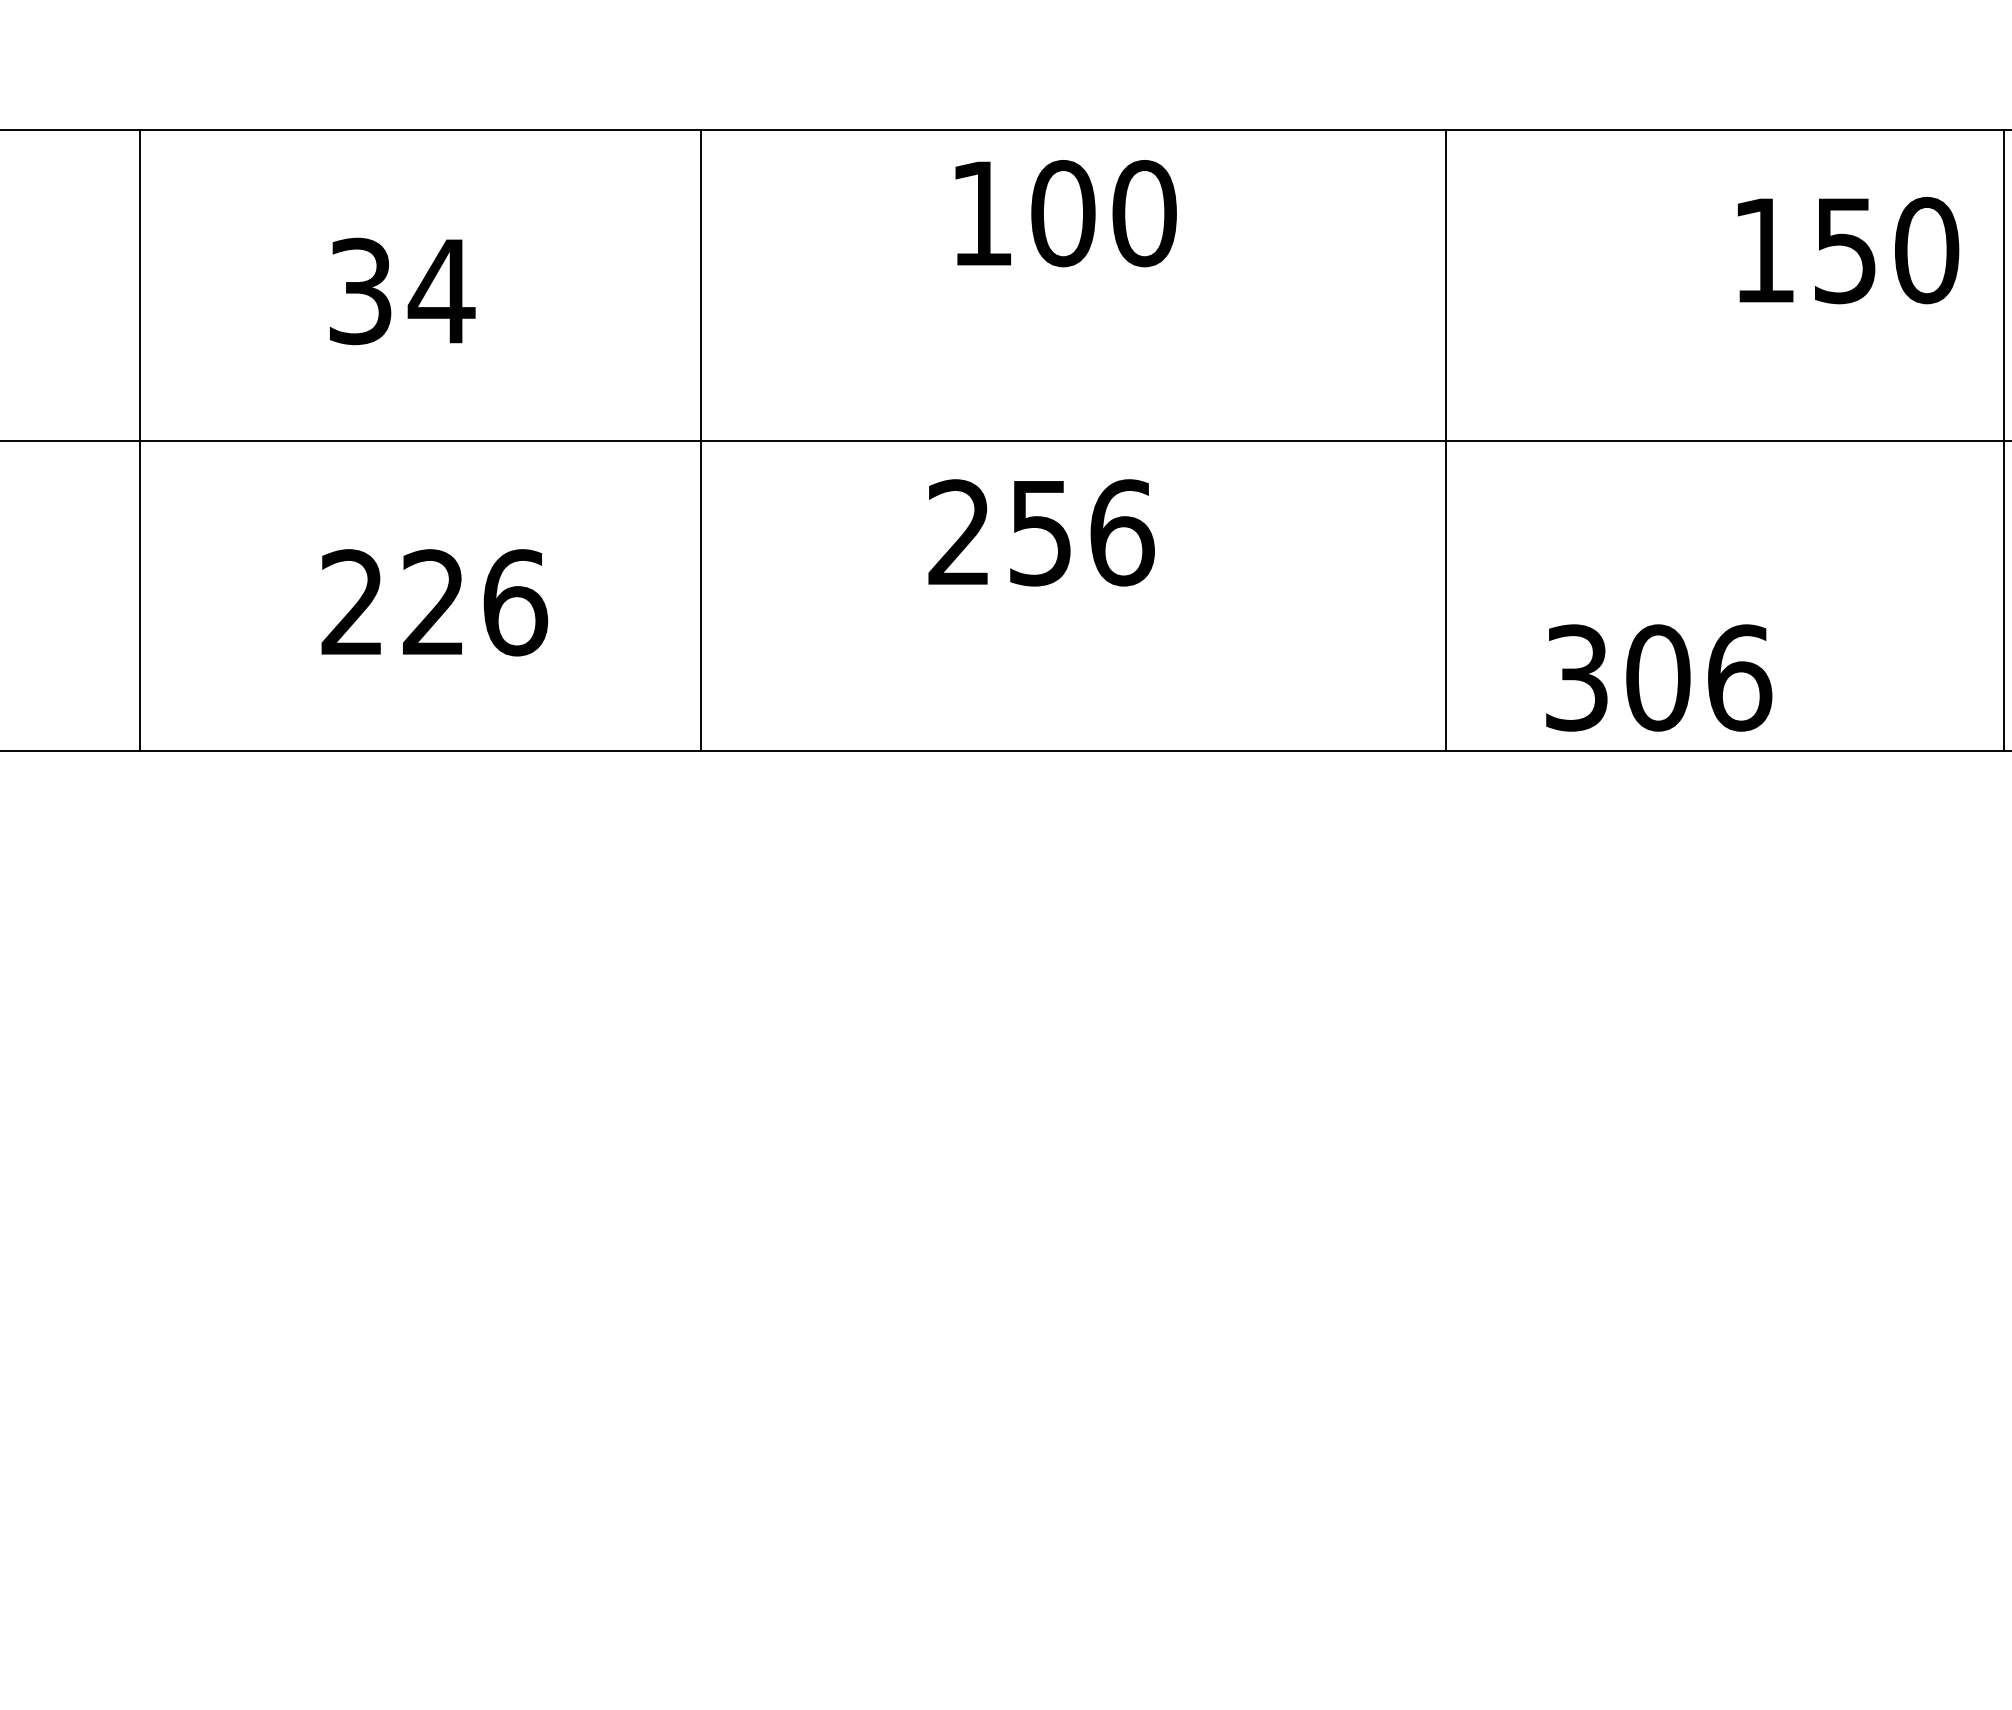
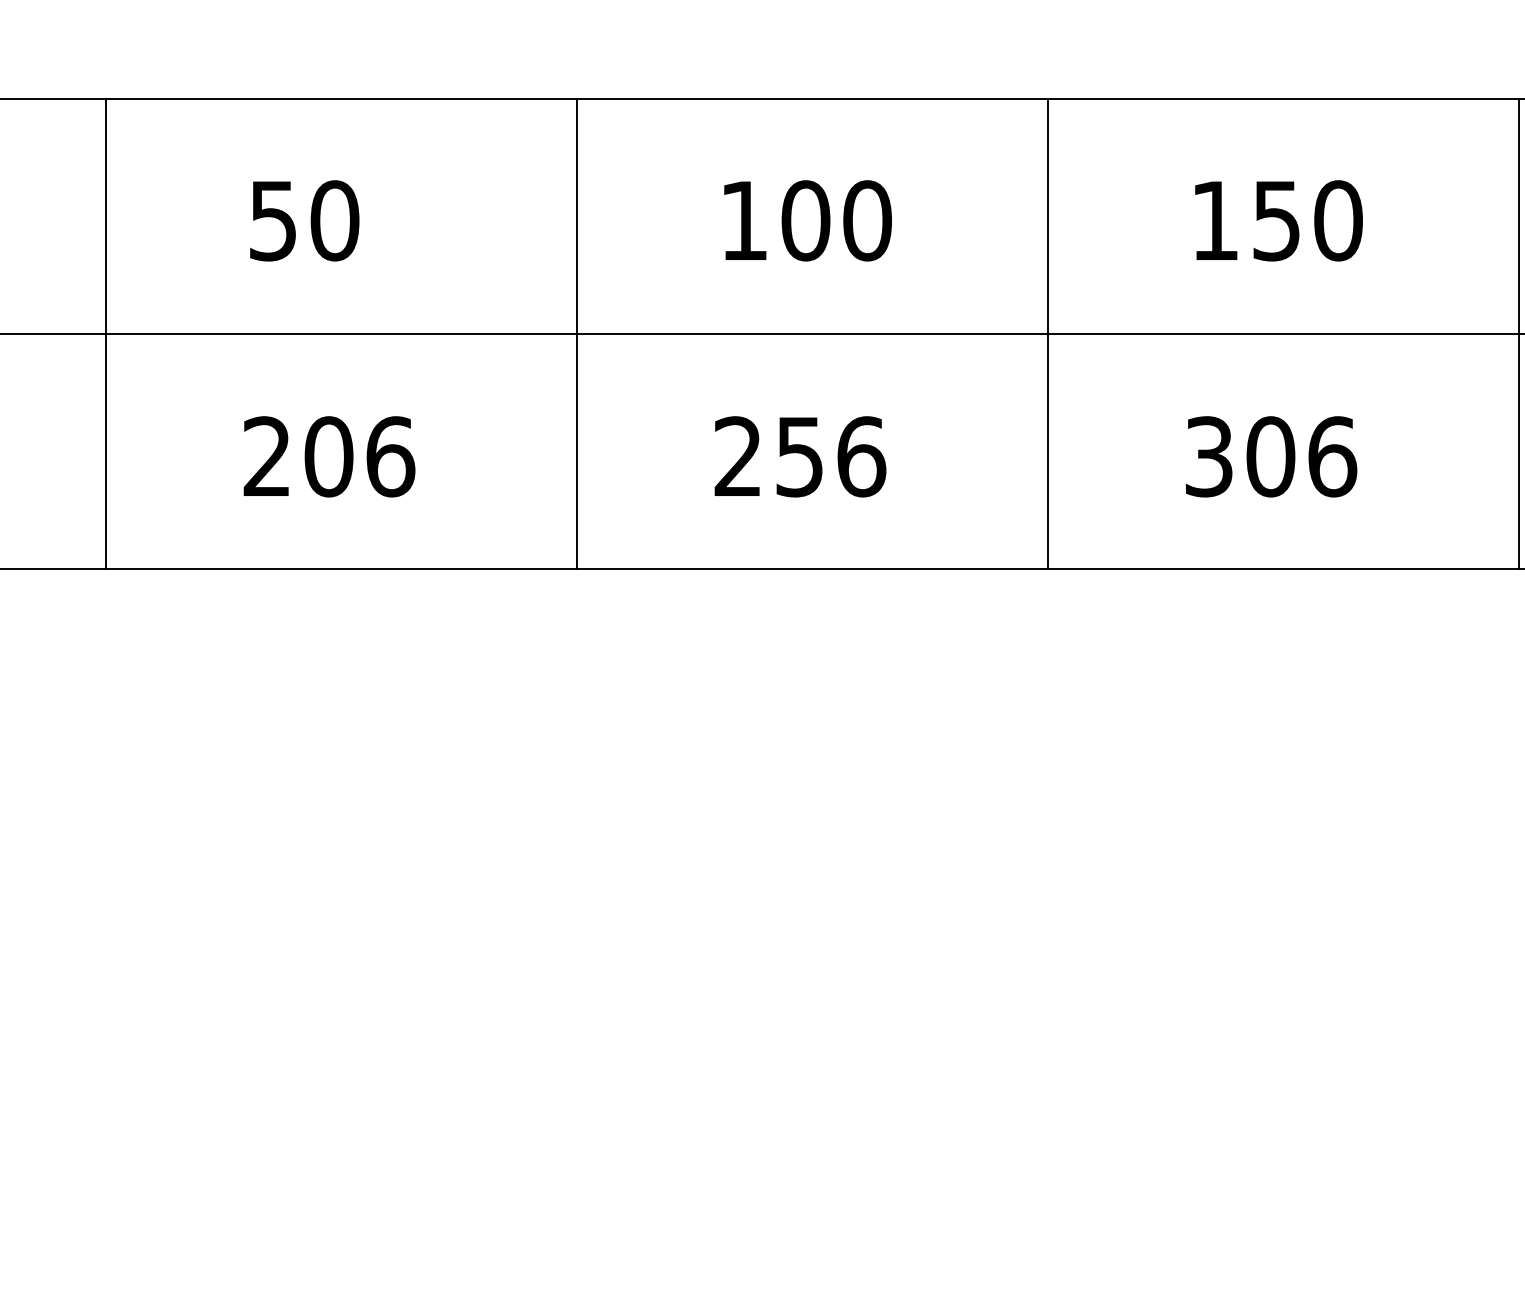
text: (1065, 213) -> (807, 220), moved
text: (1847, 250) -> (1278, 220), moved
text: (403, 290) -> (305, 220), 34 -> 50
line: (701, 440) -> (577, 333), moved
line: (1446, 440) -> (1048, 333), moved
text: (1041, 532) -> (800, 456), moved
text: (433, 602) -> (328, 456), 226 -> 206
text: (1659, 677) -> (1271, 456), moved

